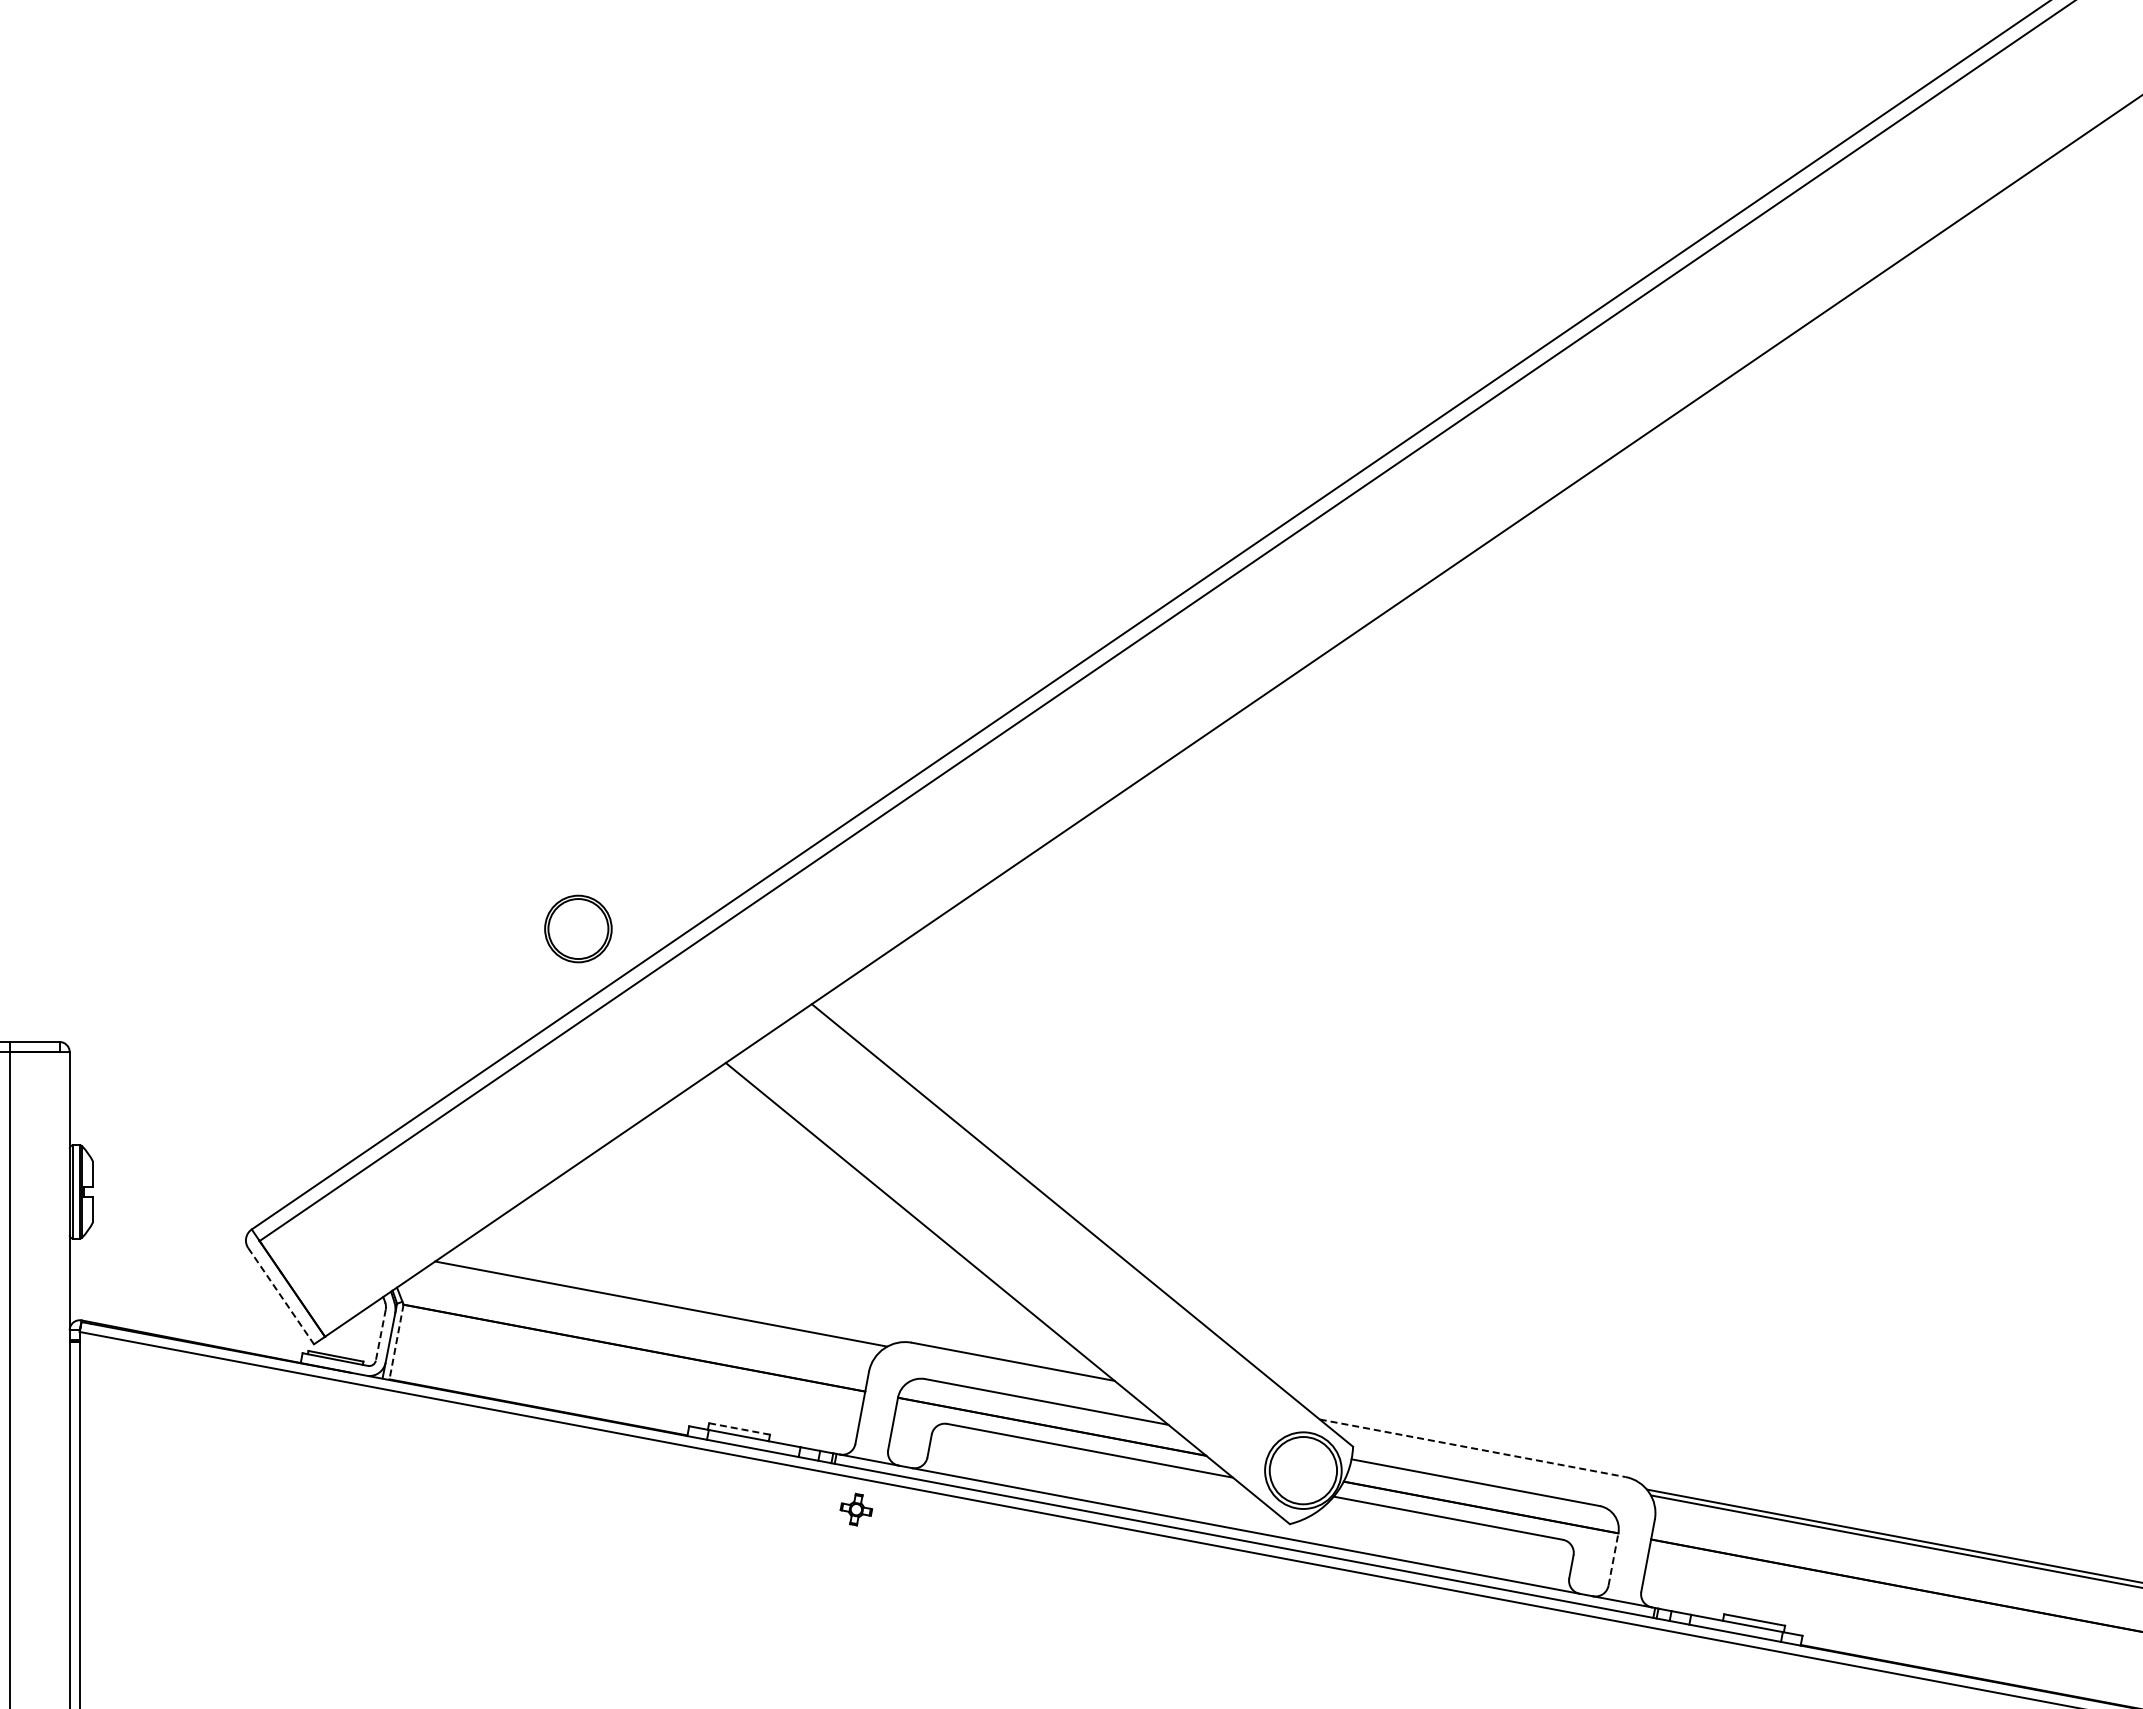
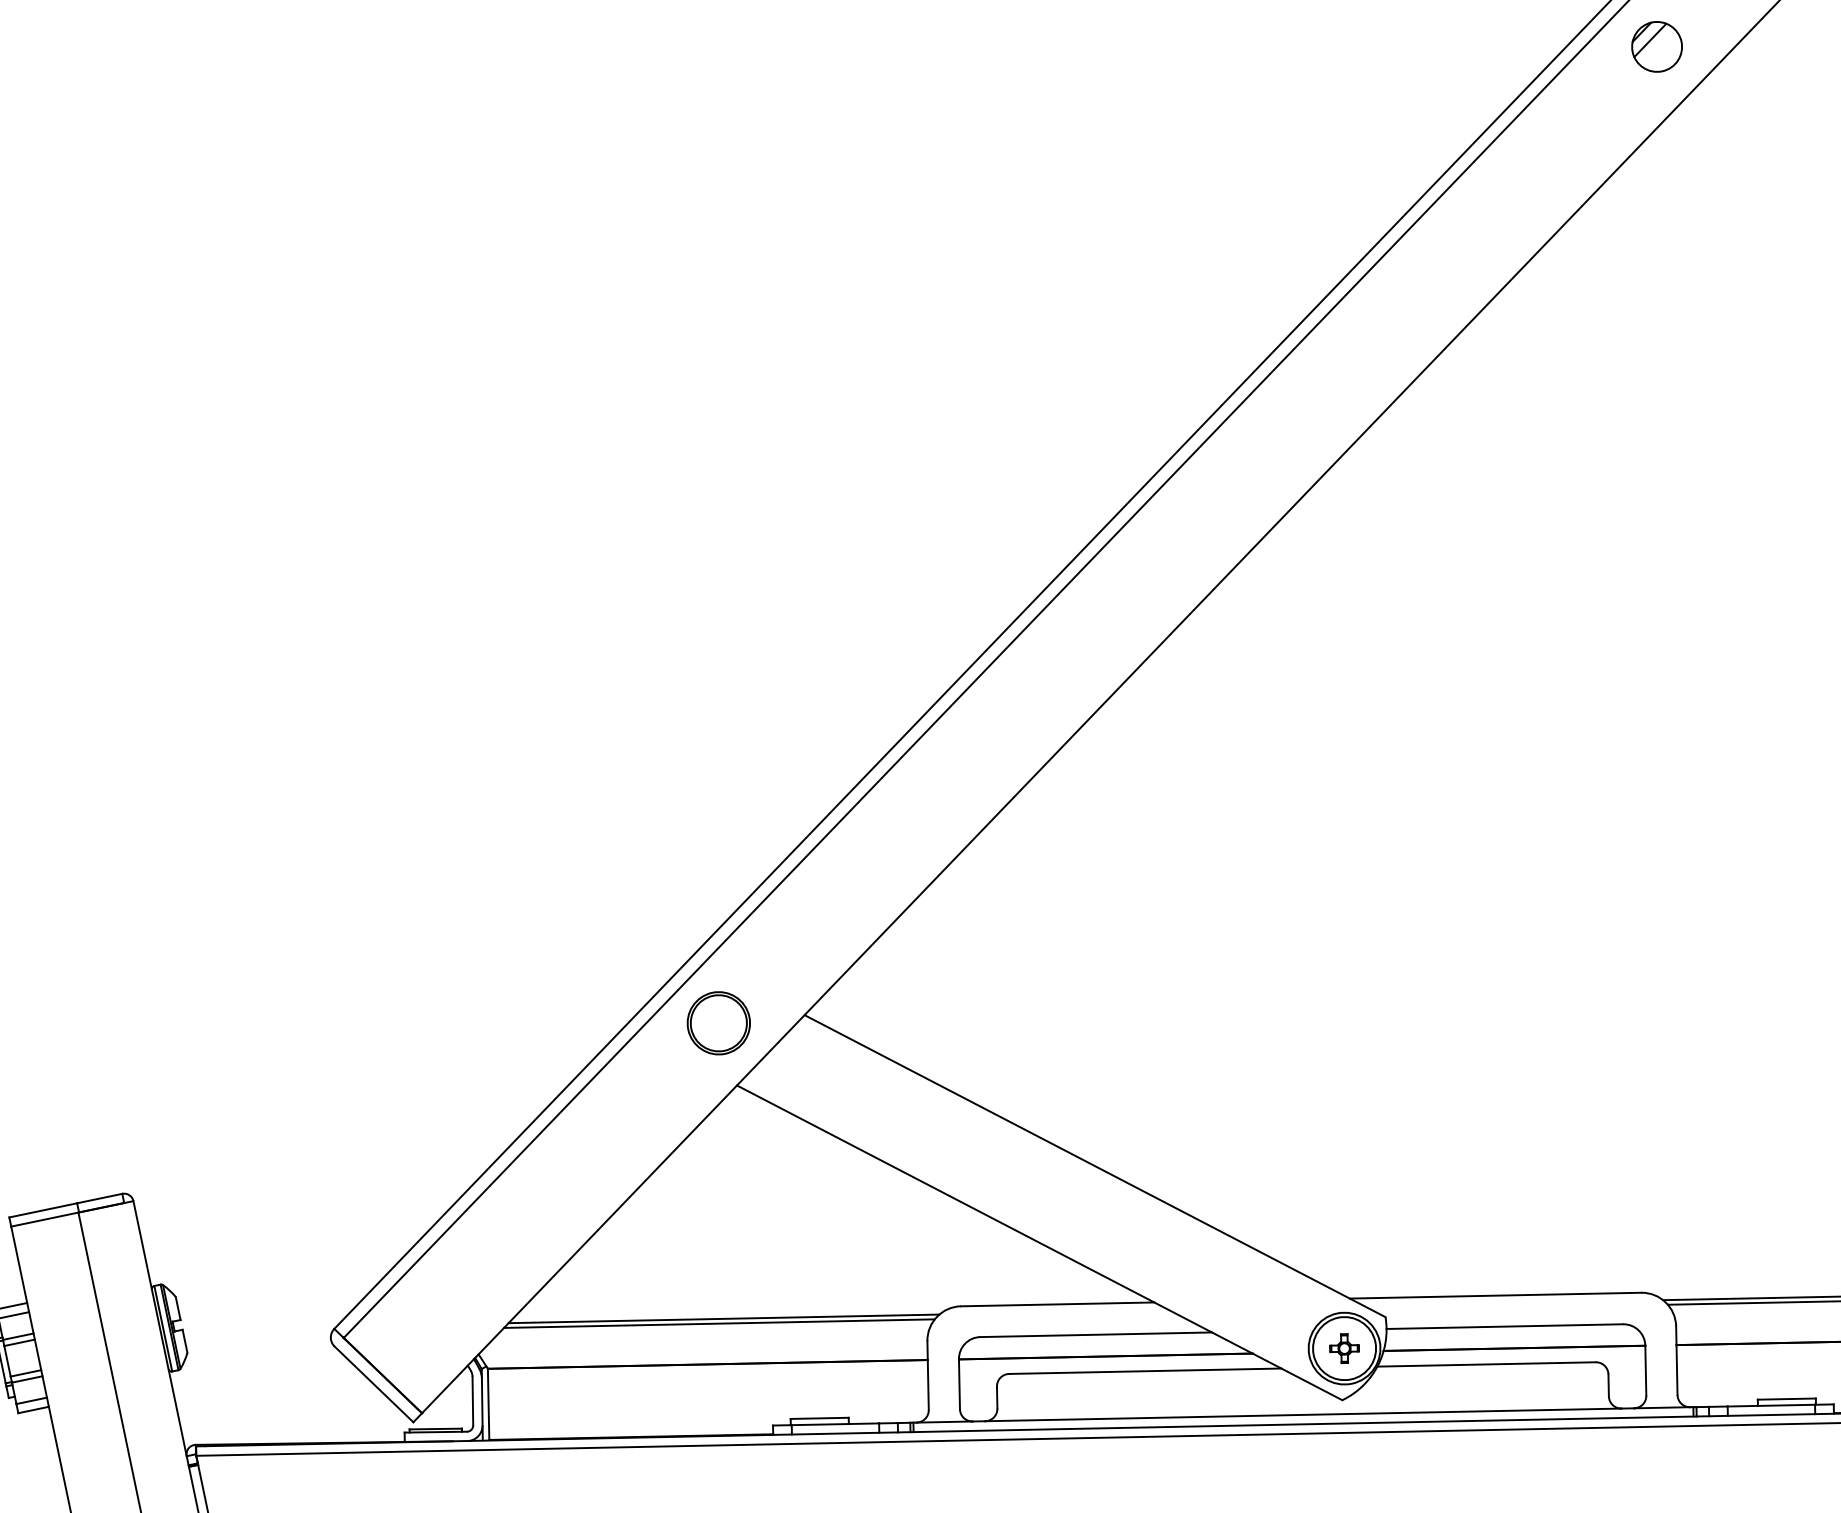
part: (1913, 177) -> (1656, 46), added
part: (578, 928) -> (718, 1022), moved
line: (281, 1296) -> (374, 1384), dashed -> solid
line: (655, 1307) -> (719, 1323), added
line: (380, 1335) -> (472, 1401), dashed -> solid
line: (396, 1342) -> (488, 1404), dashed -> solid
line: (739, 1428) -> (819, 1417), dashed -> solid
line: (1472, 1448) -> (1495, 1295), dashed -> solid
part: (856, 1509) -> (1344, 1348), moved
line: (1613, 1559) -> (1645, 1370), dashed -> solid

